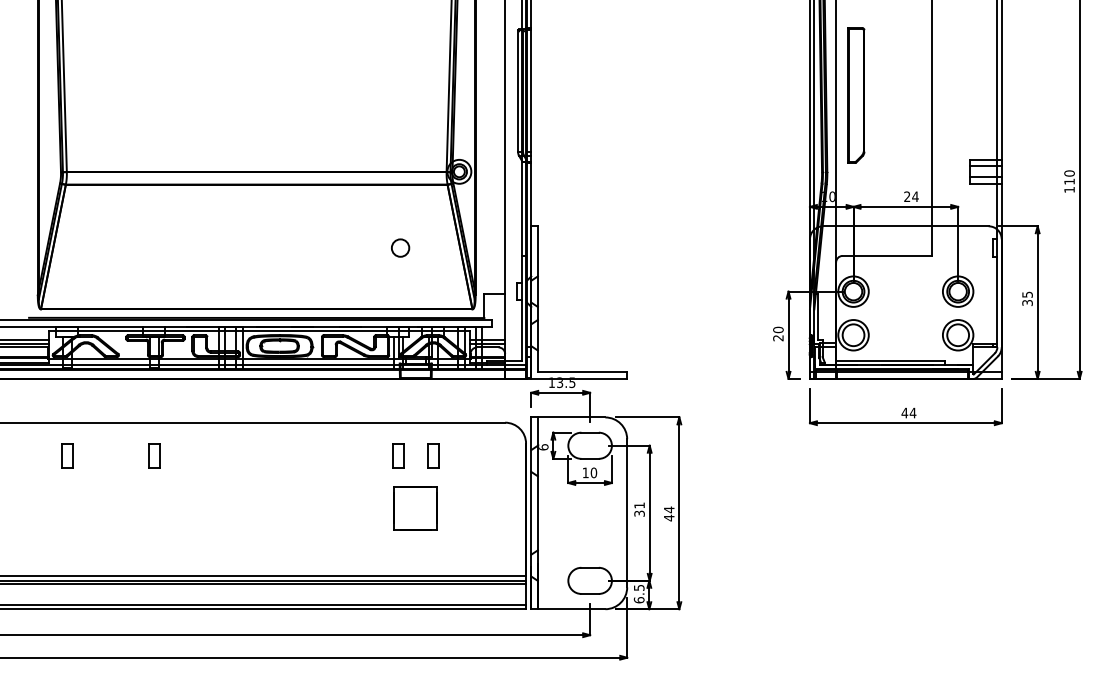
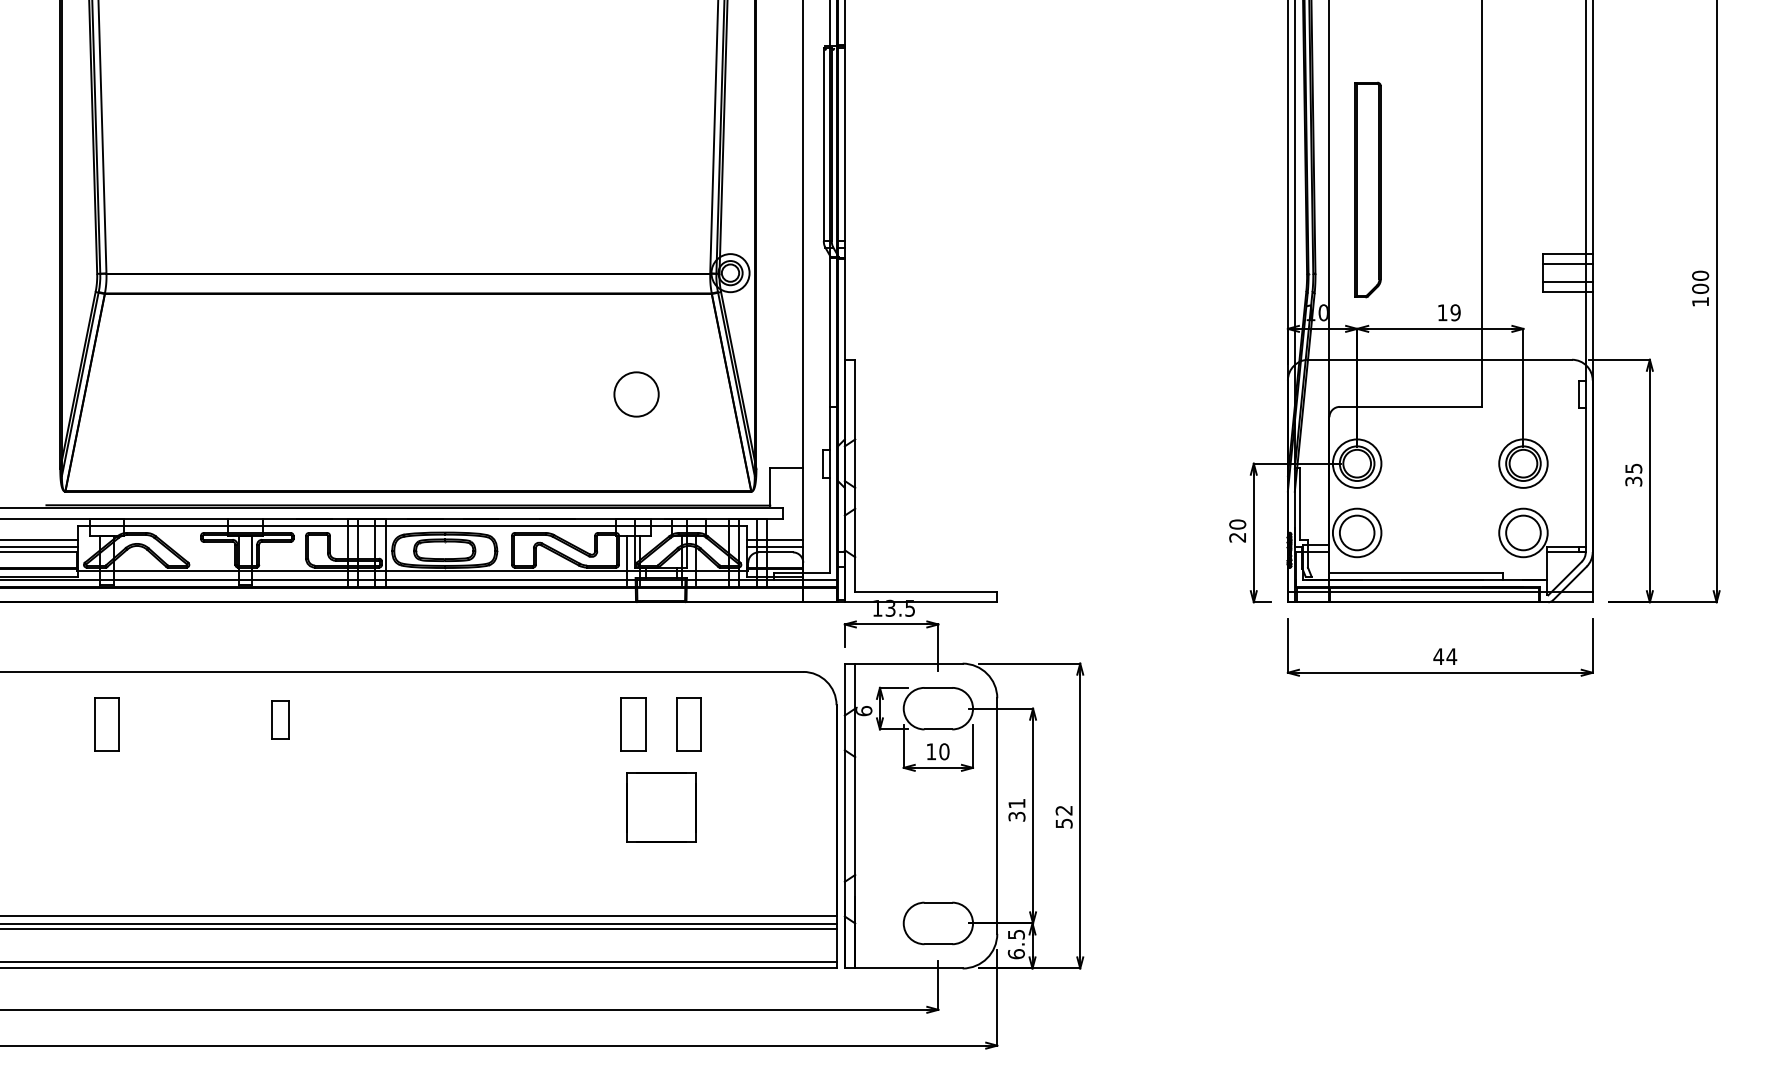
part: (856, 95) -> (1368, 189), moved
text: (1069, 181) -> (1700, 288), 110 -> 100
text: (911, 196) -> (1449, 312), 24 -> 19
circle: (400, 247) -> (636, 393), size x1.6
part: (67, 455) -> (107, 724), size x1.4
part: (154, 455) -> (280, 719), moved
part: (398, 455) -> (633, 724), size x1.4
part: (433, 455) -> (689, 724), size x1.4
text: (668, 513) -> (1062, 816), 44 -> 52

